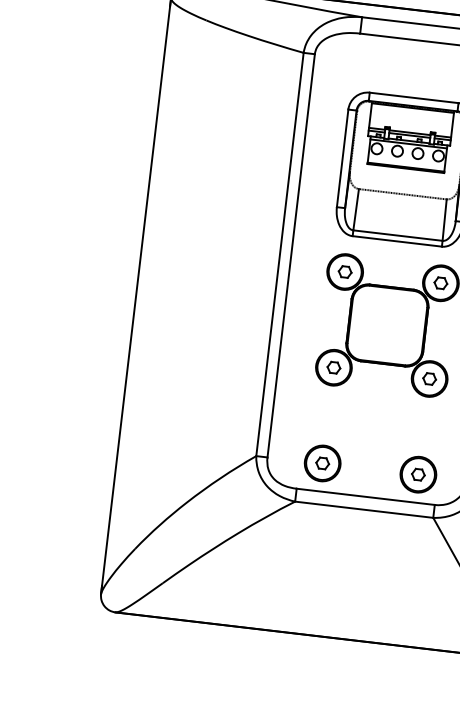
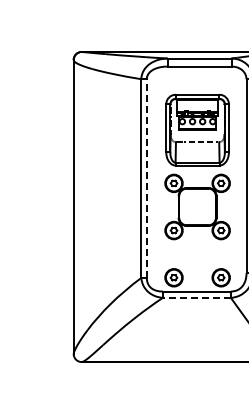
line: (290, 255) -> (146, 178), solid -> dashed
line: (363, 508) -> (196, 297), solid -> dashed

